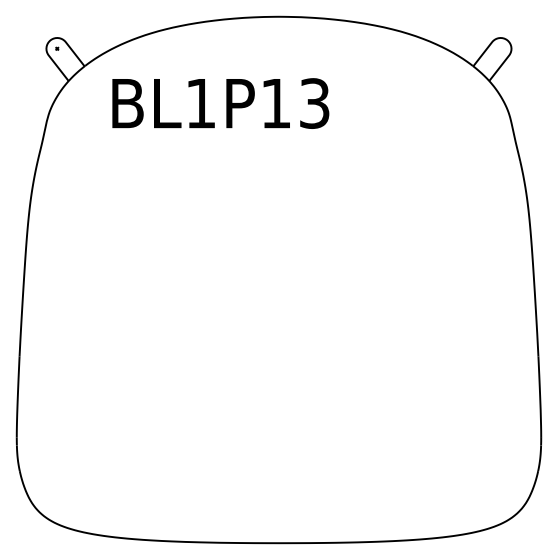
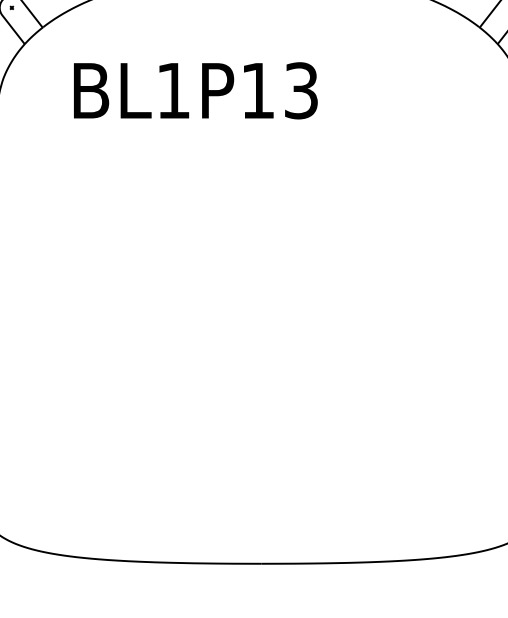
text: (220, 103) -> (195, 90), moved

